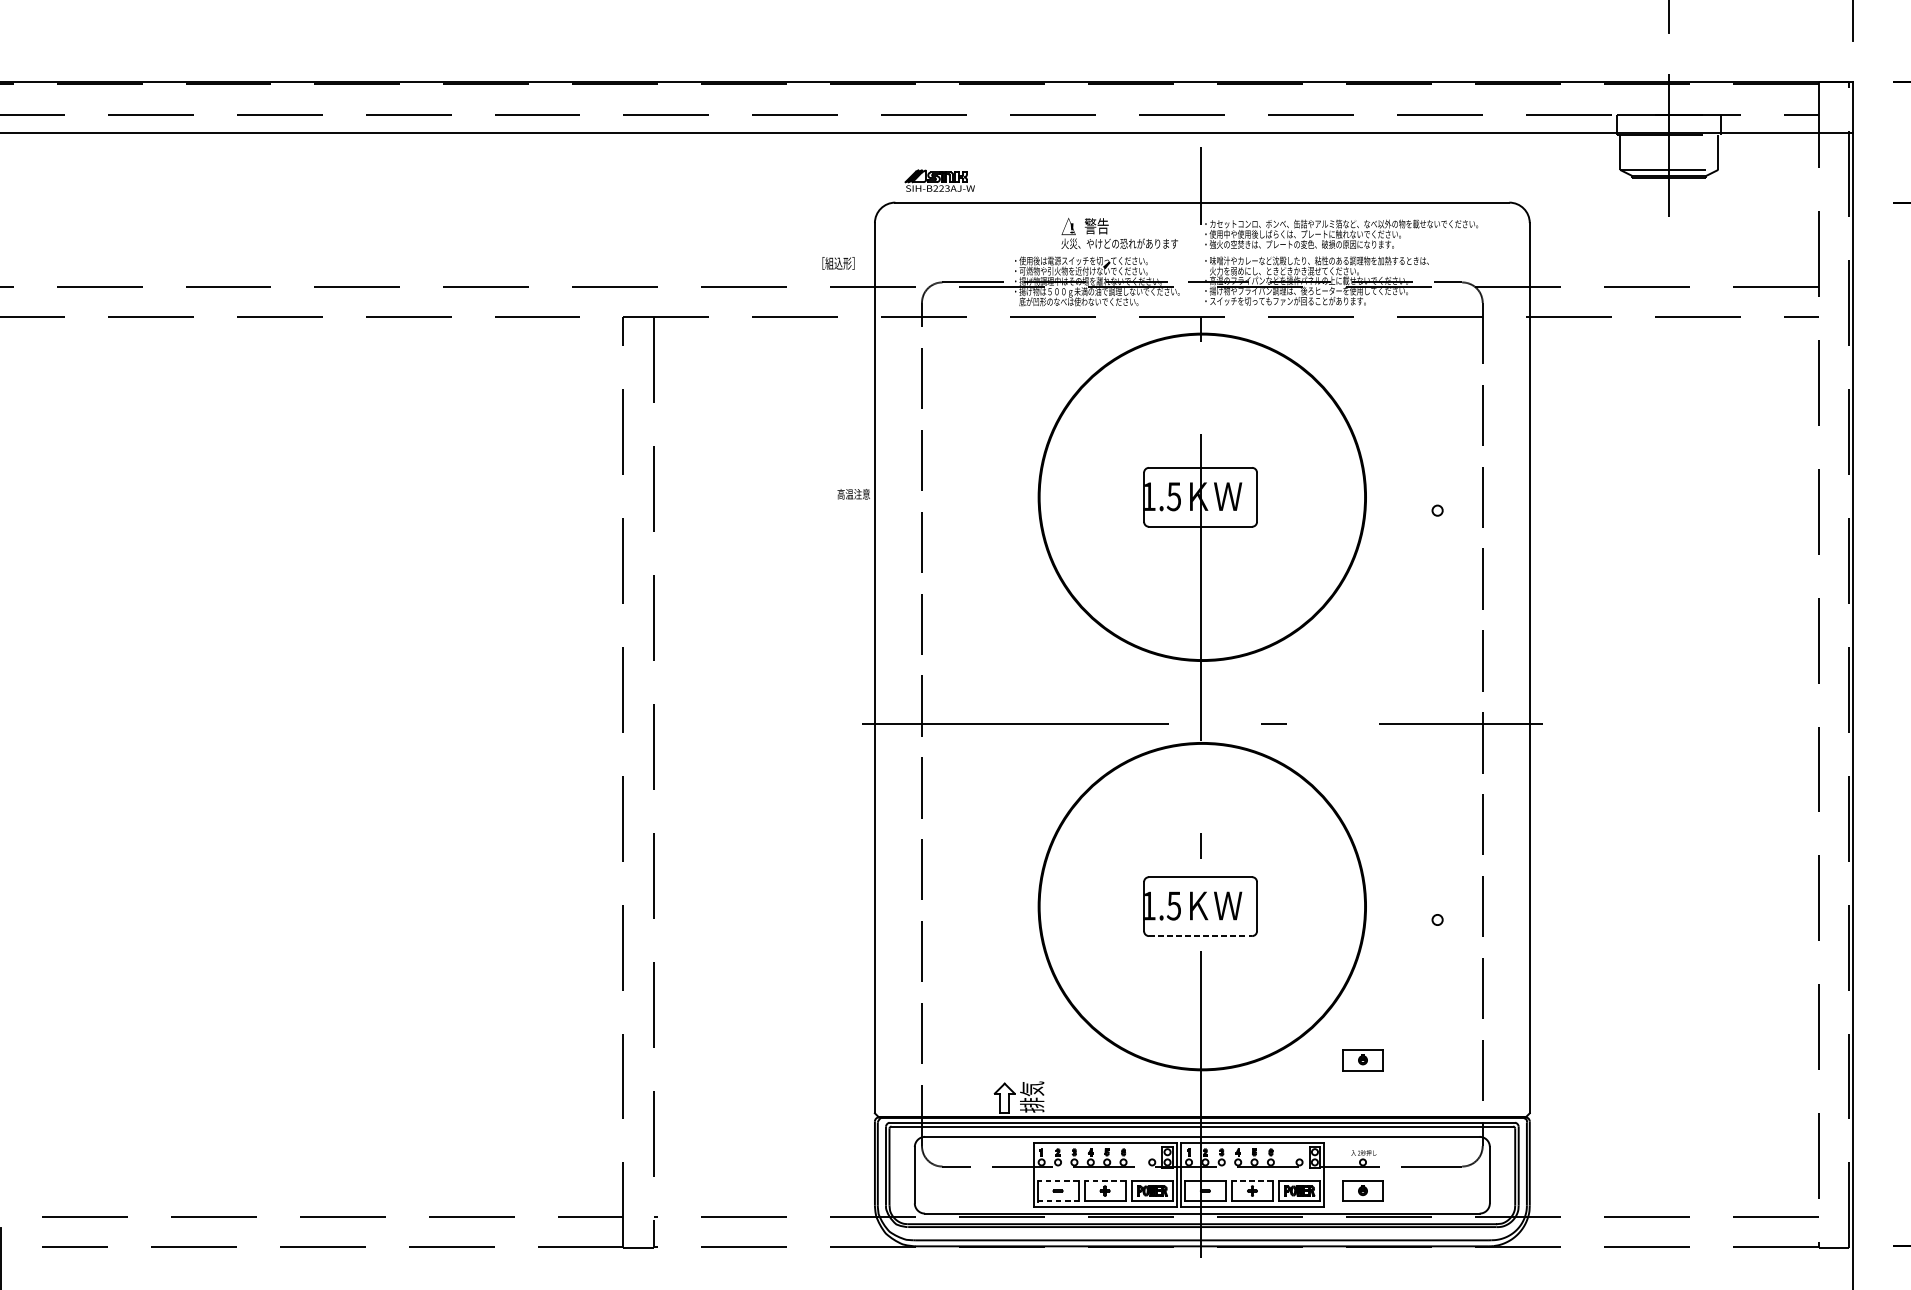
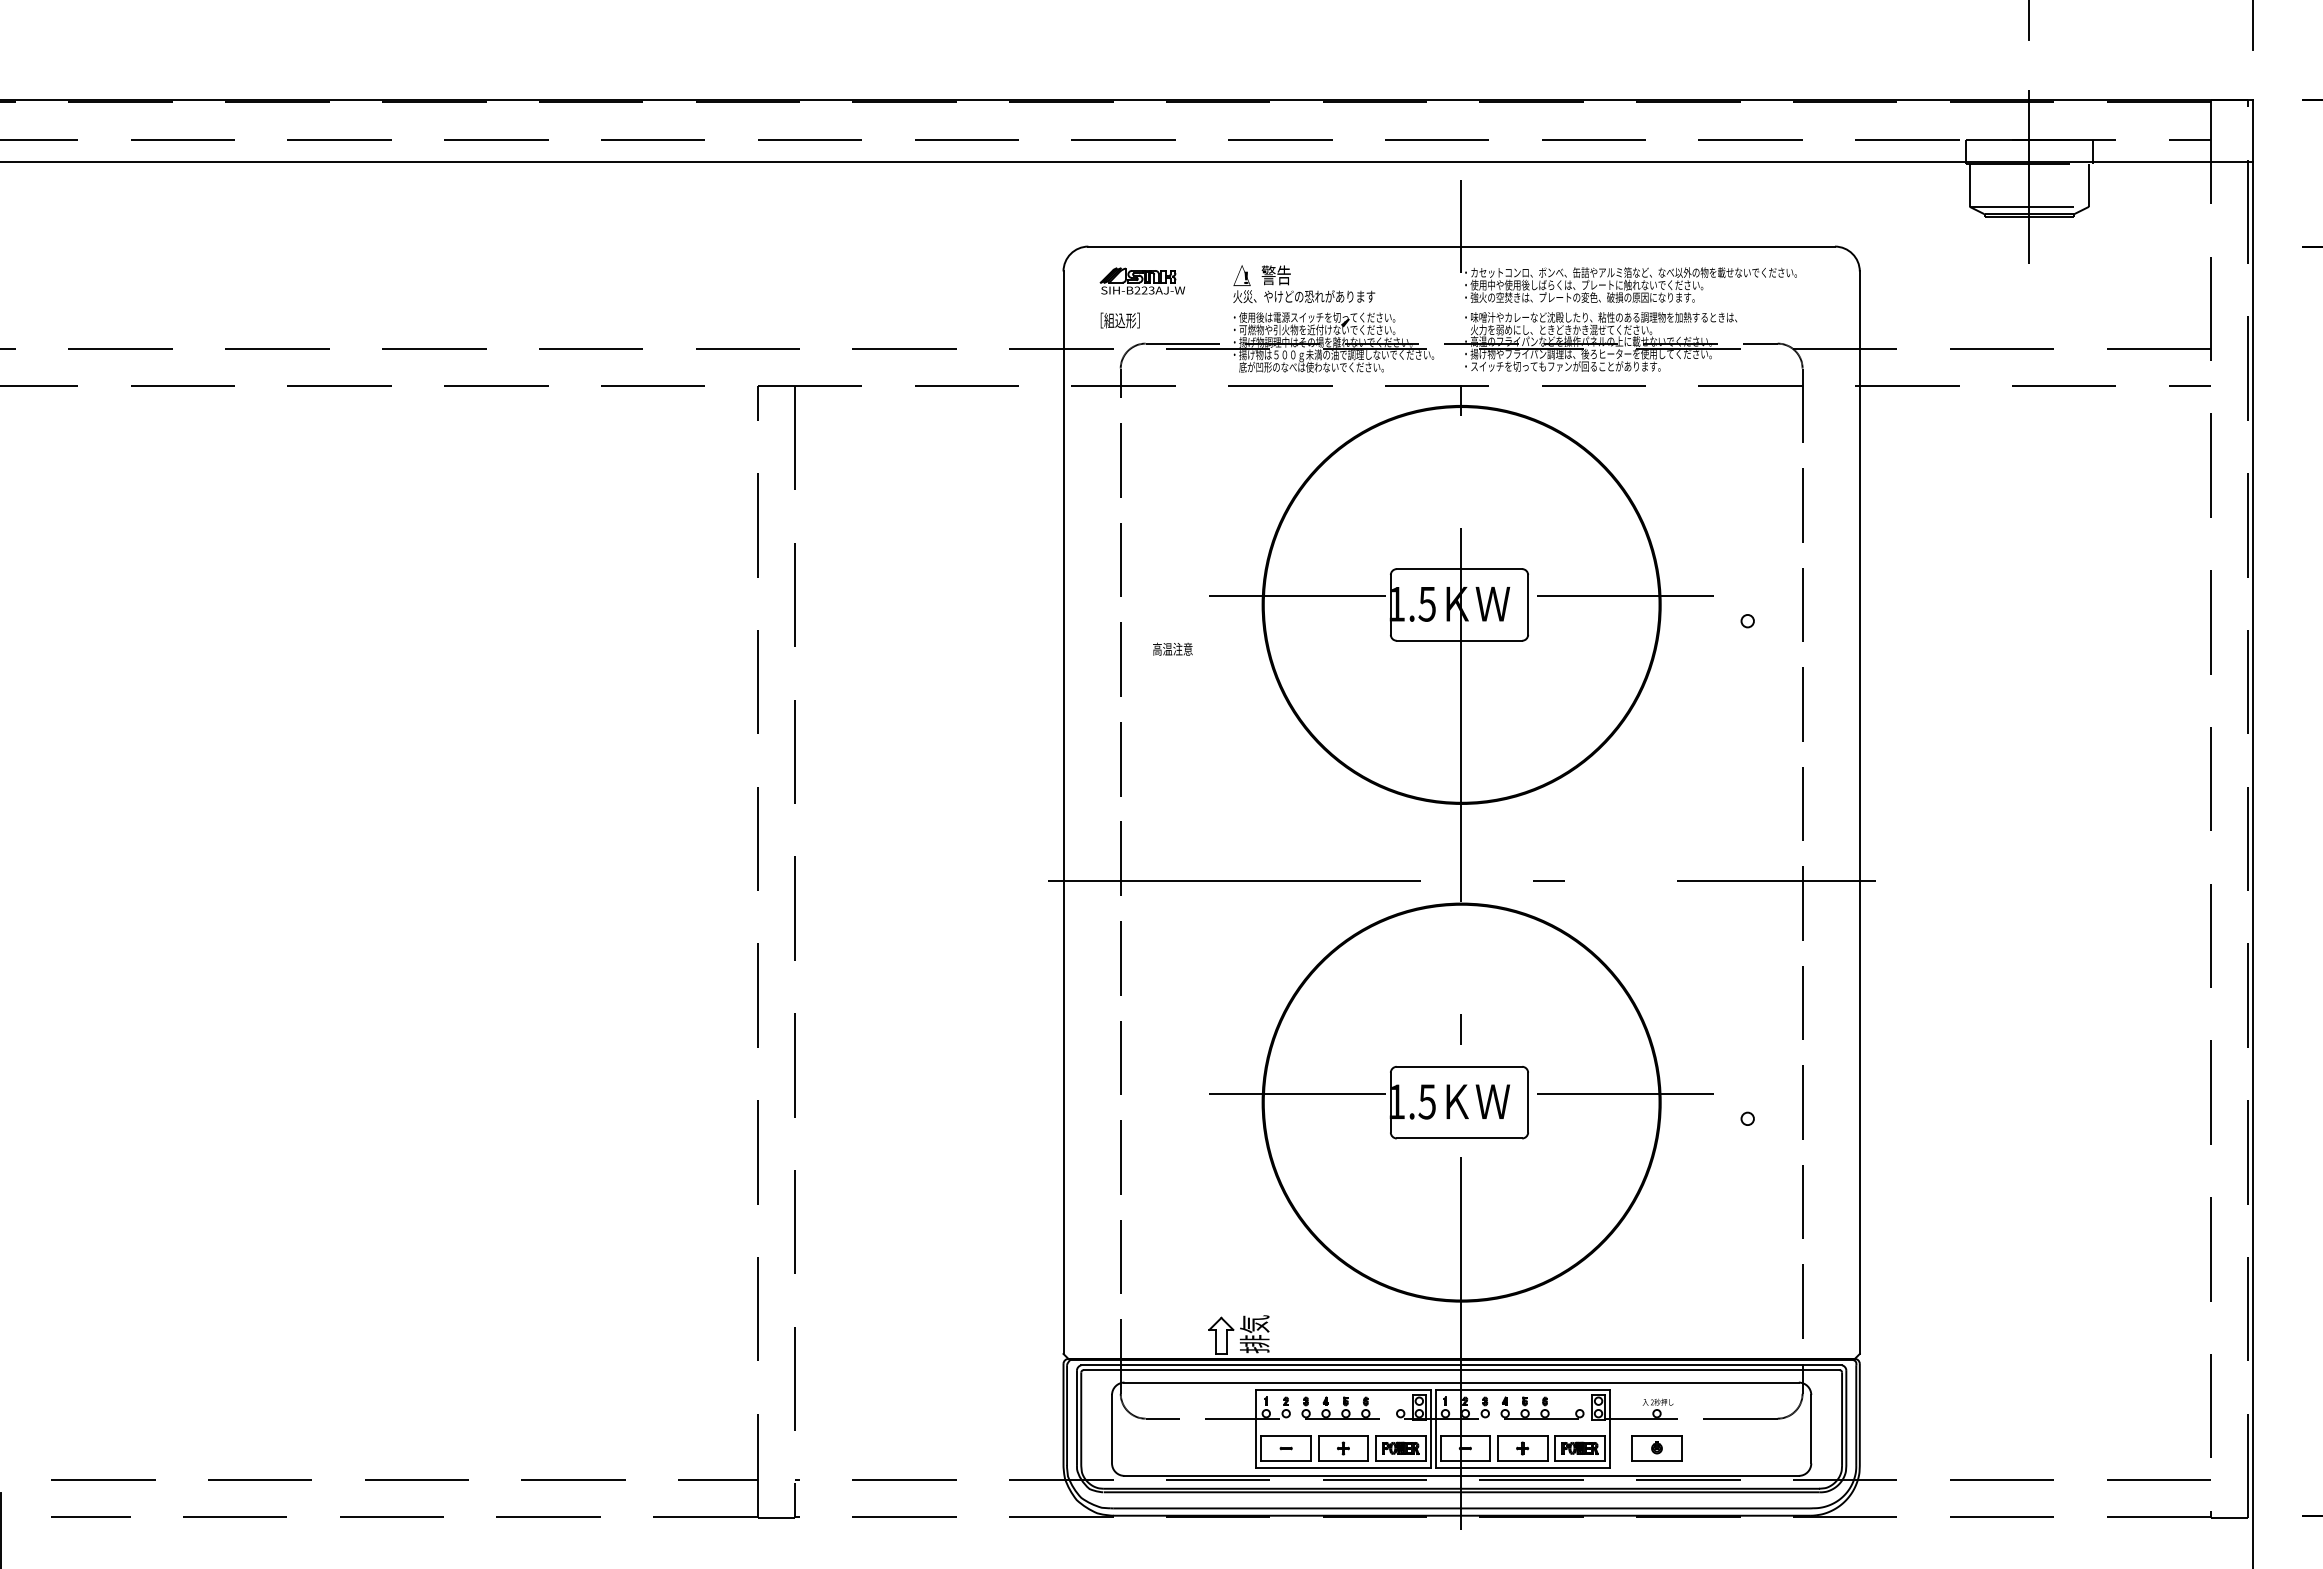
part: (939, 180) -> (1141, 280), moved
text: (1119, 232) -> (1304, 283), moved
text: (837, 263) -> (1119, 320), moved
line: (1067, 490) -> (1297, 596), added
line: (1337, 490) -> (1625, 596), added
text: (853, 493) -> (1172, 648), moved
line: (1067, 899) -> (1297, 1094), added
line: (1337, 899) -> (1625, 1094), added
line: (1200, 936) -> (1459, 1138), dashed -> solid
part: (1362, 1060) -> (1656, 1289), removed
line: (1058, 1181) -> (1286, 1436), dashed -> solid
line: (1105, 1181) -> (1343, 1436), dashed -> solid
line: (1252, 1181) -> (1522, 1436), dashed -> solid
line: (1058, 1200) -> (1286, 1460), dashed -> solid

